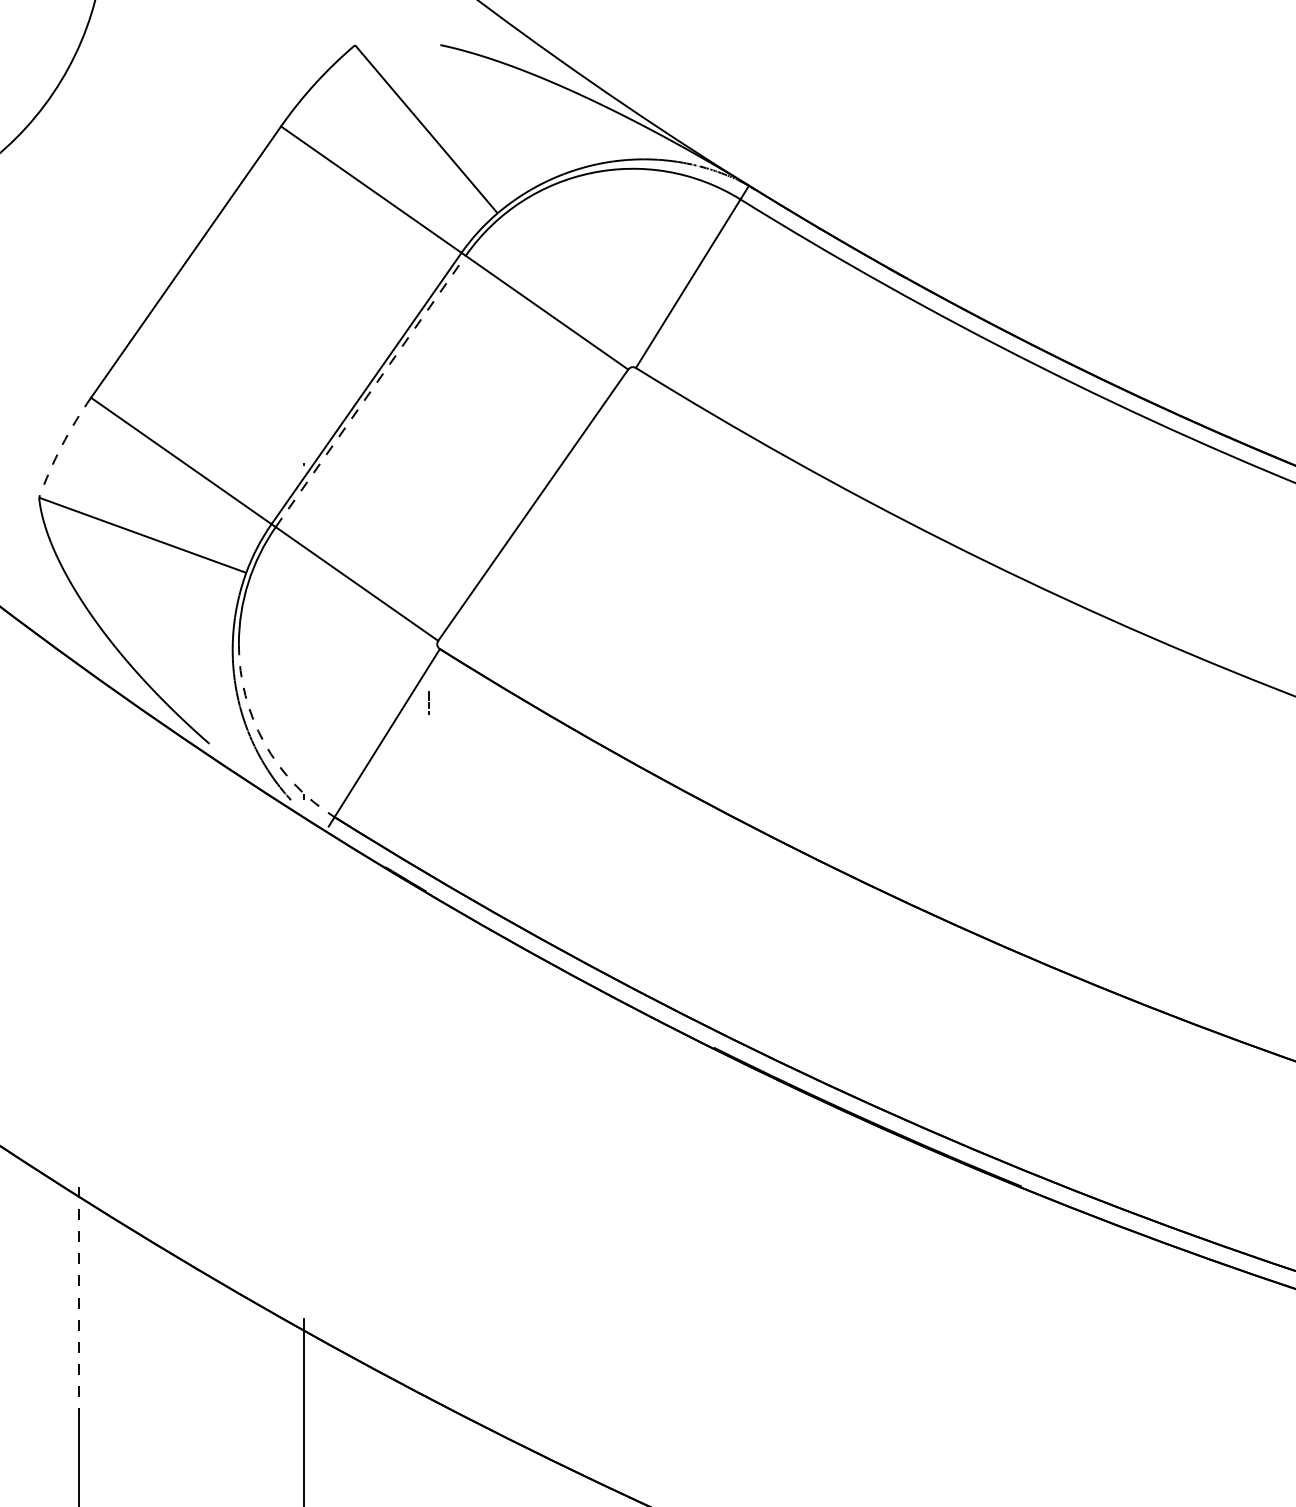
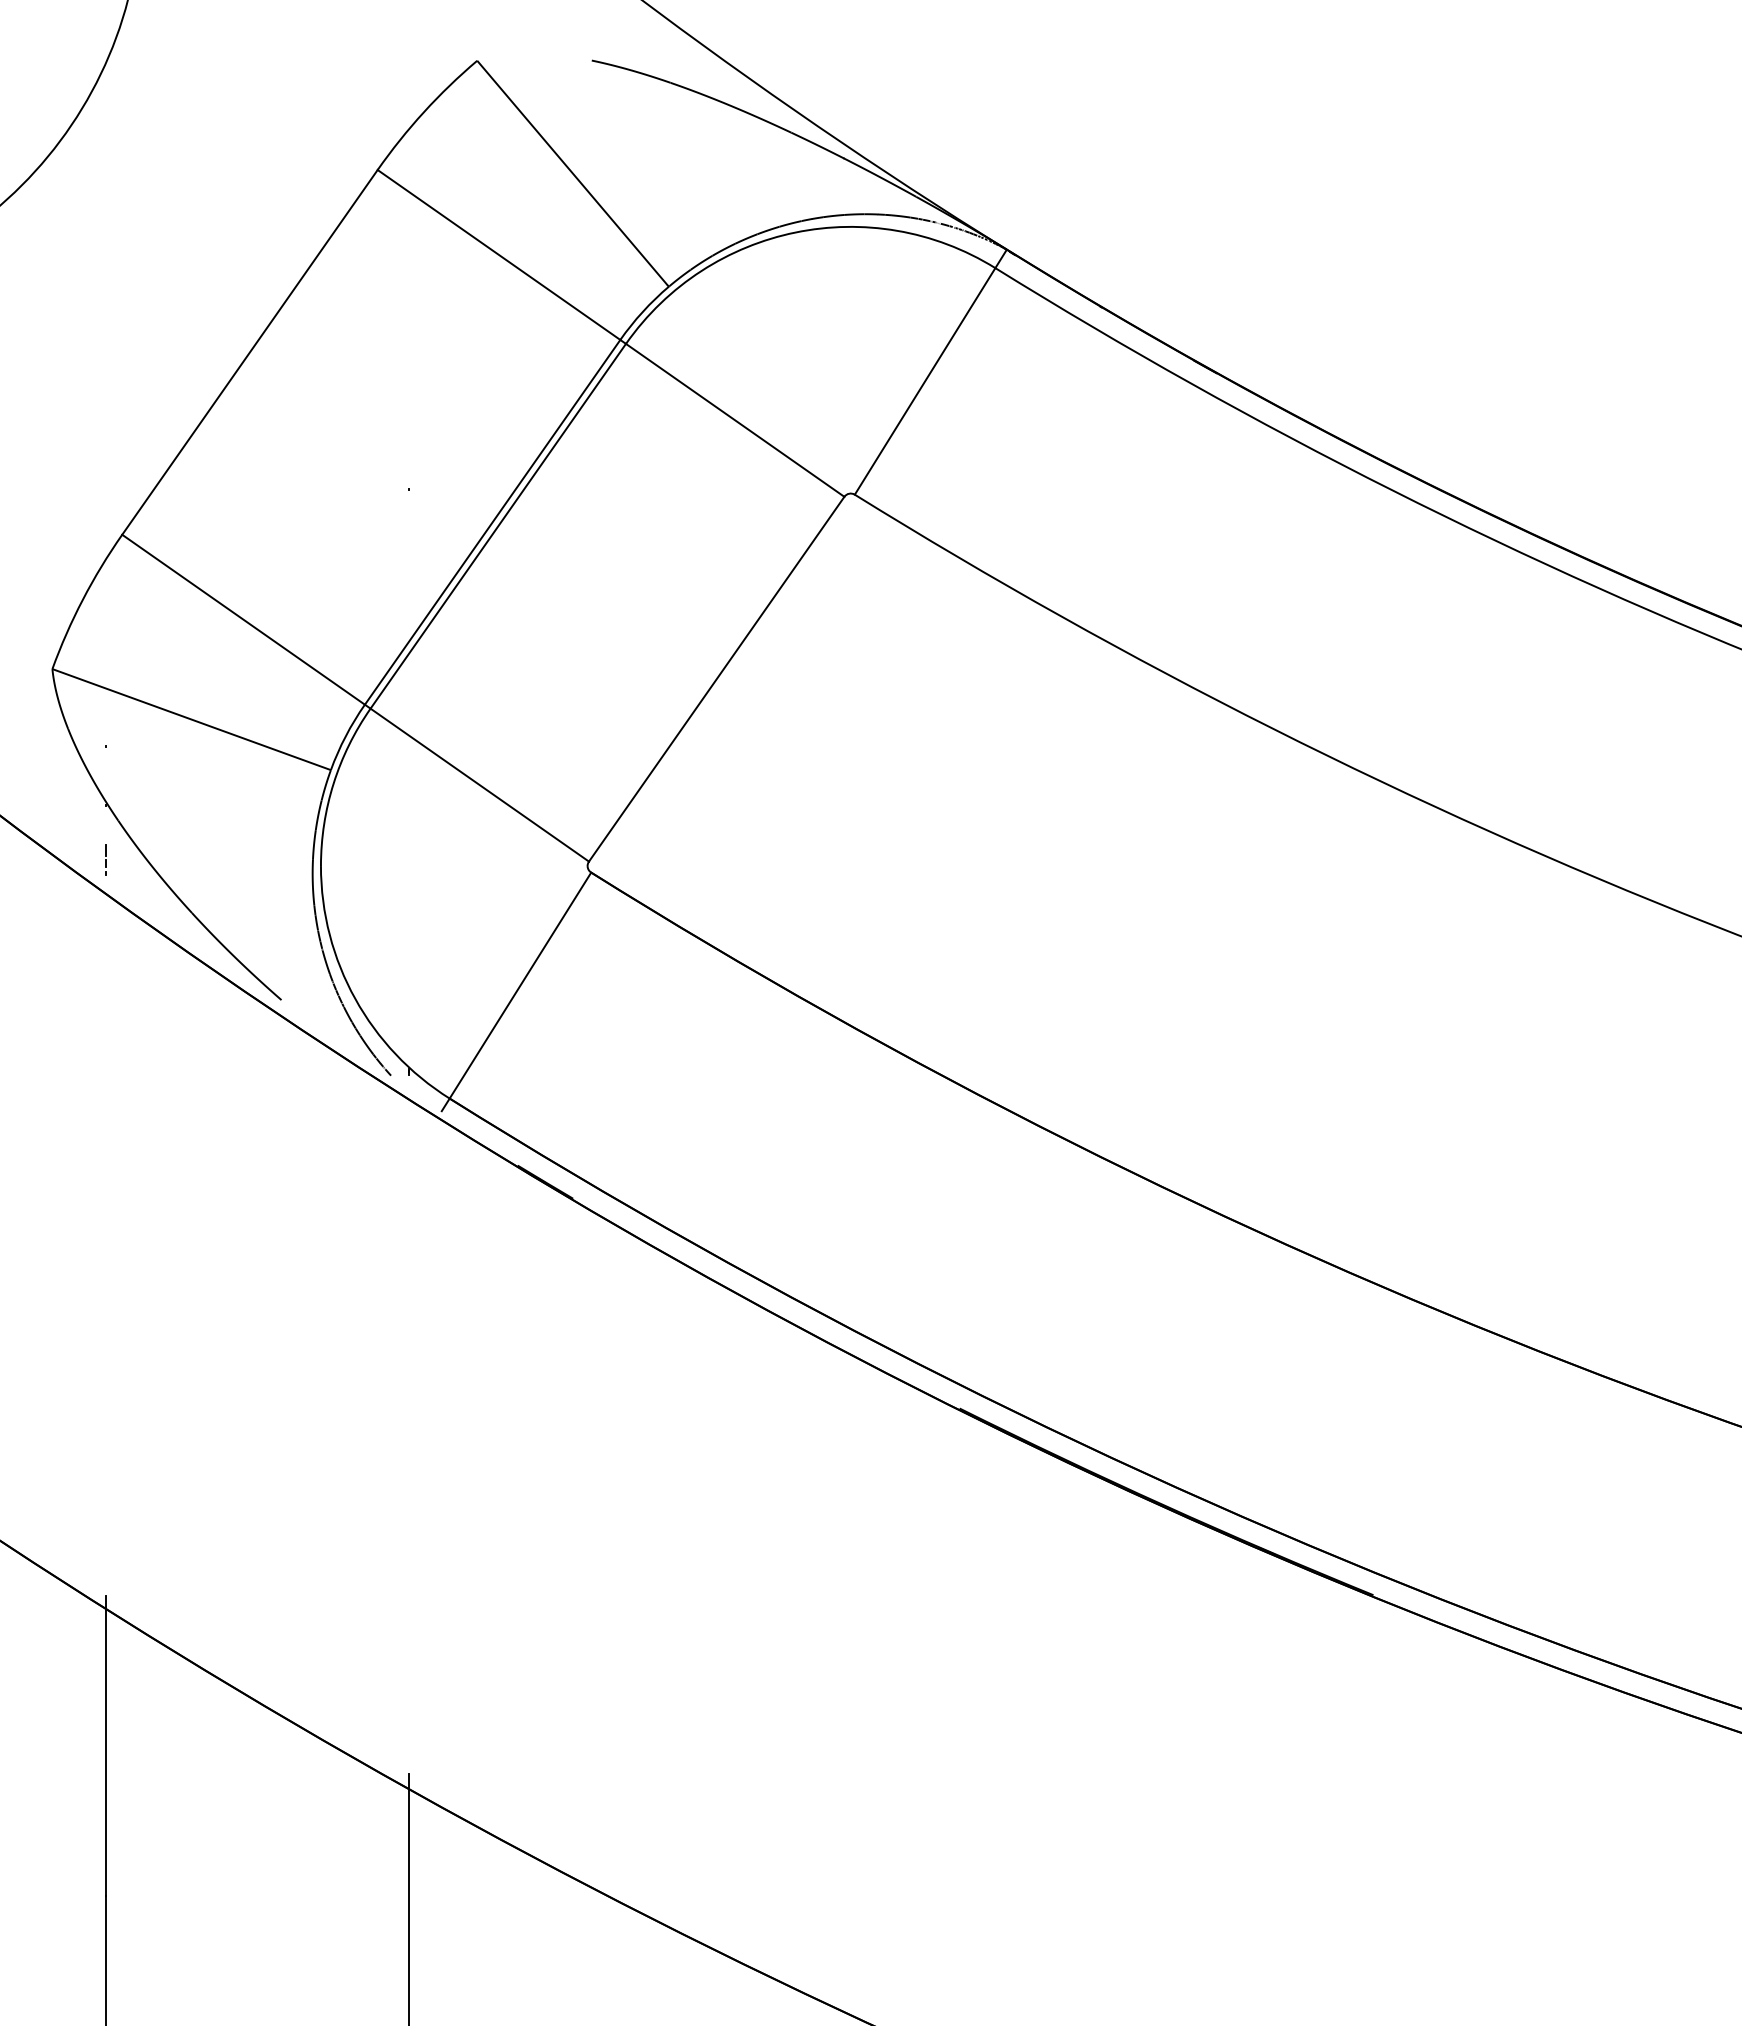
line: (370, 391) -> (498, 526), dashed -> solid
arc: (61, 445) -> (82, 599), dashed -> solid
line: (428, 702) -> (105, 859), moved
arc: (264, 742) -> (355, 998), dashed -> solid
line: (79, 1299) -> (106, 1746), dashed -> solid

